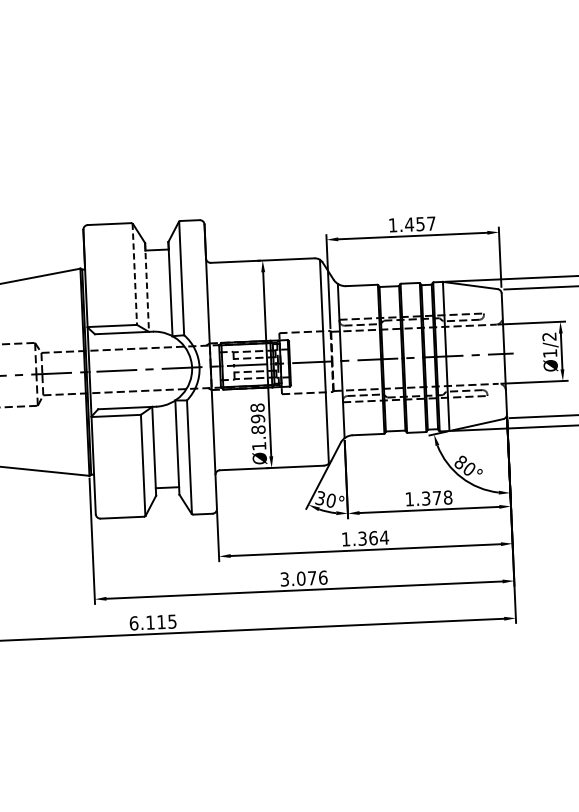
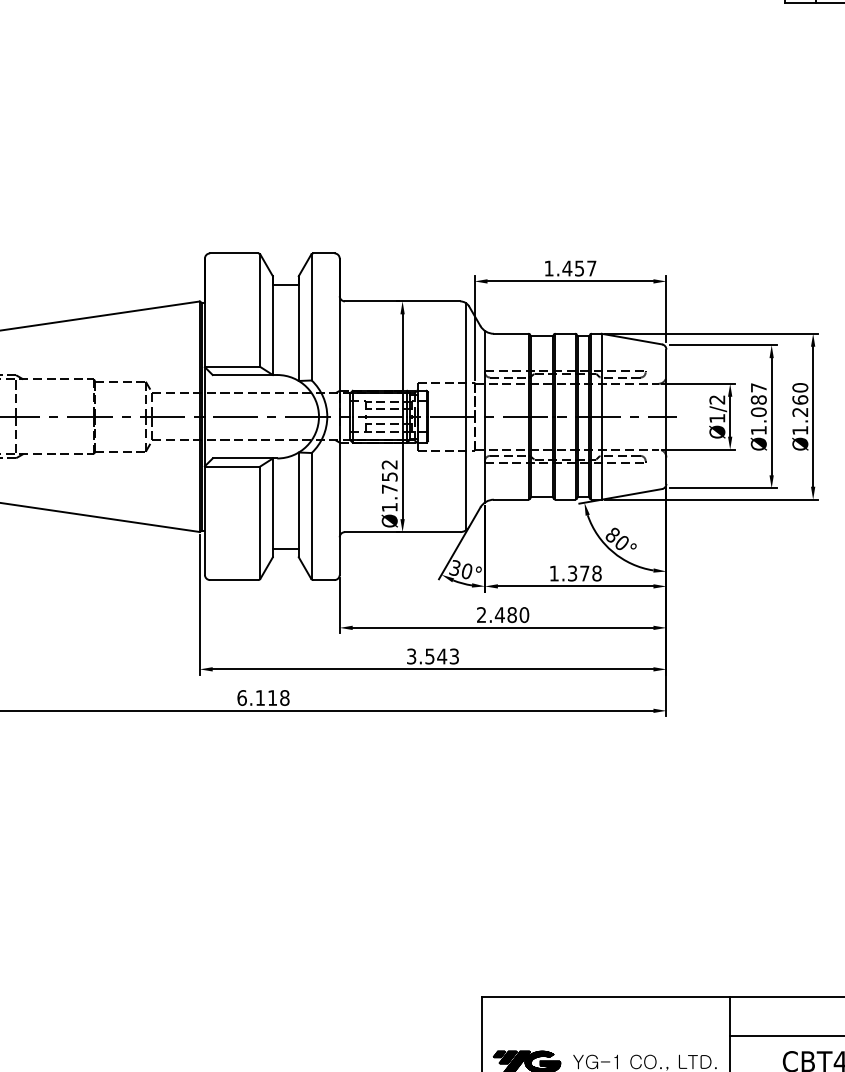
line: (134, 274) -> (259, 310), dashed -> solid
line: (146, 288) -> (272, 326), dashed -> solid
text: (257, 418) -> (389, 476), Ø1.898 -> Ø1.752
text: (365, 538) -> (503, 615), 1.364 -> 2.480
text: (312, 578) -> (442, 656), 3.076 -> 3.543
text: (172, 621) -> (284, 697), 6.115 -> 6.118

